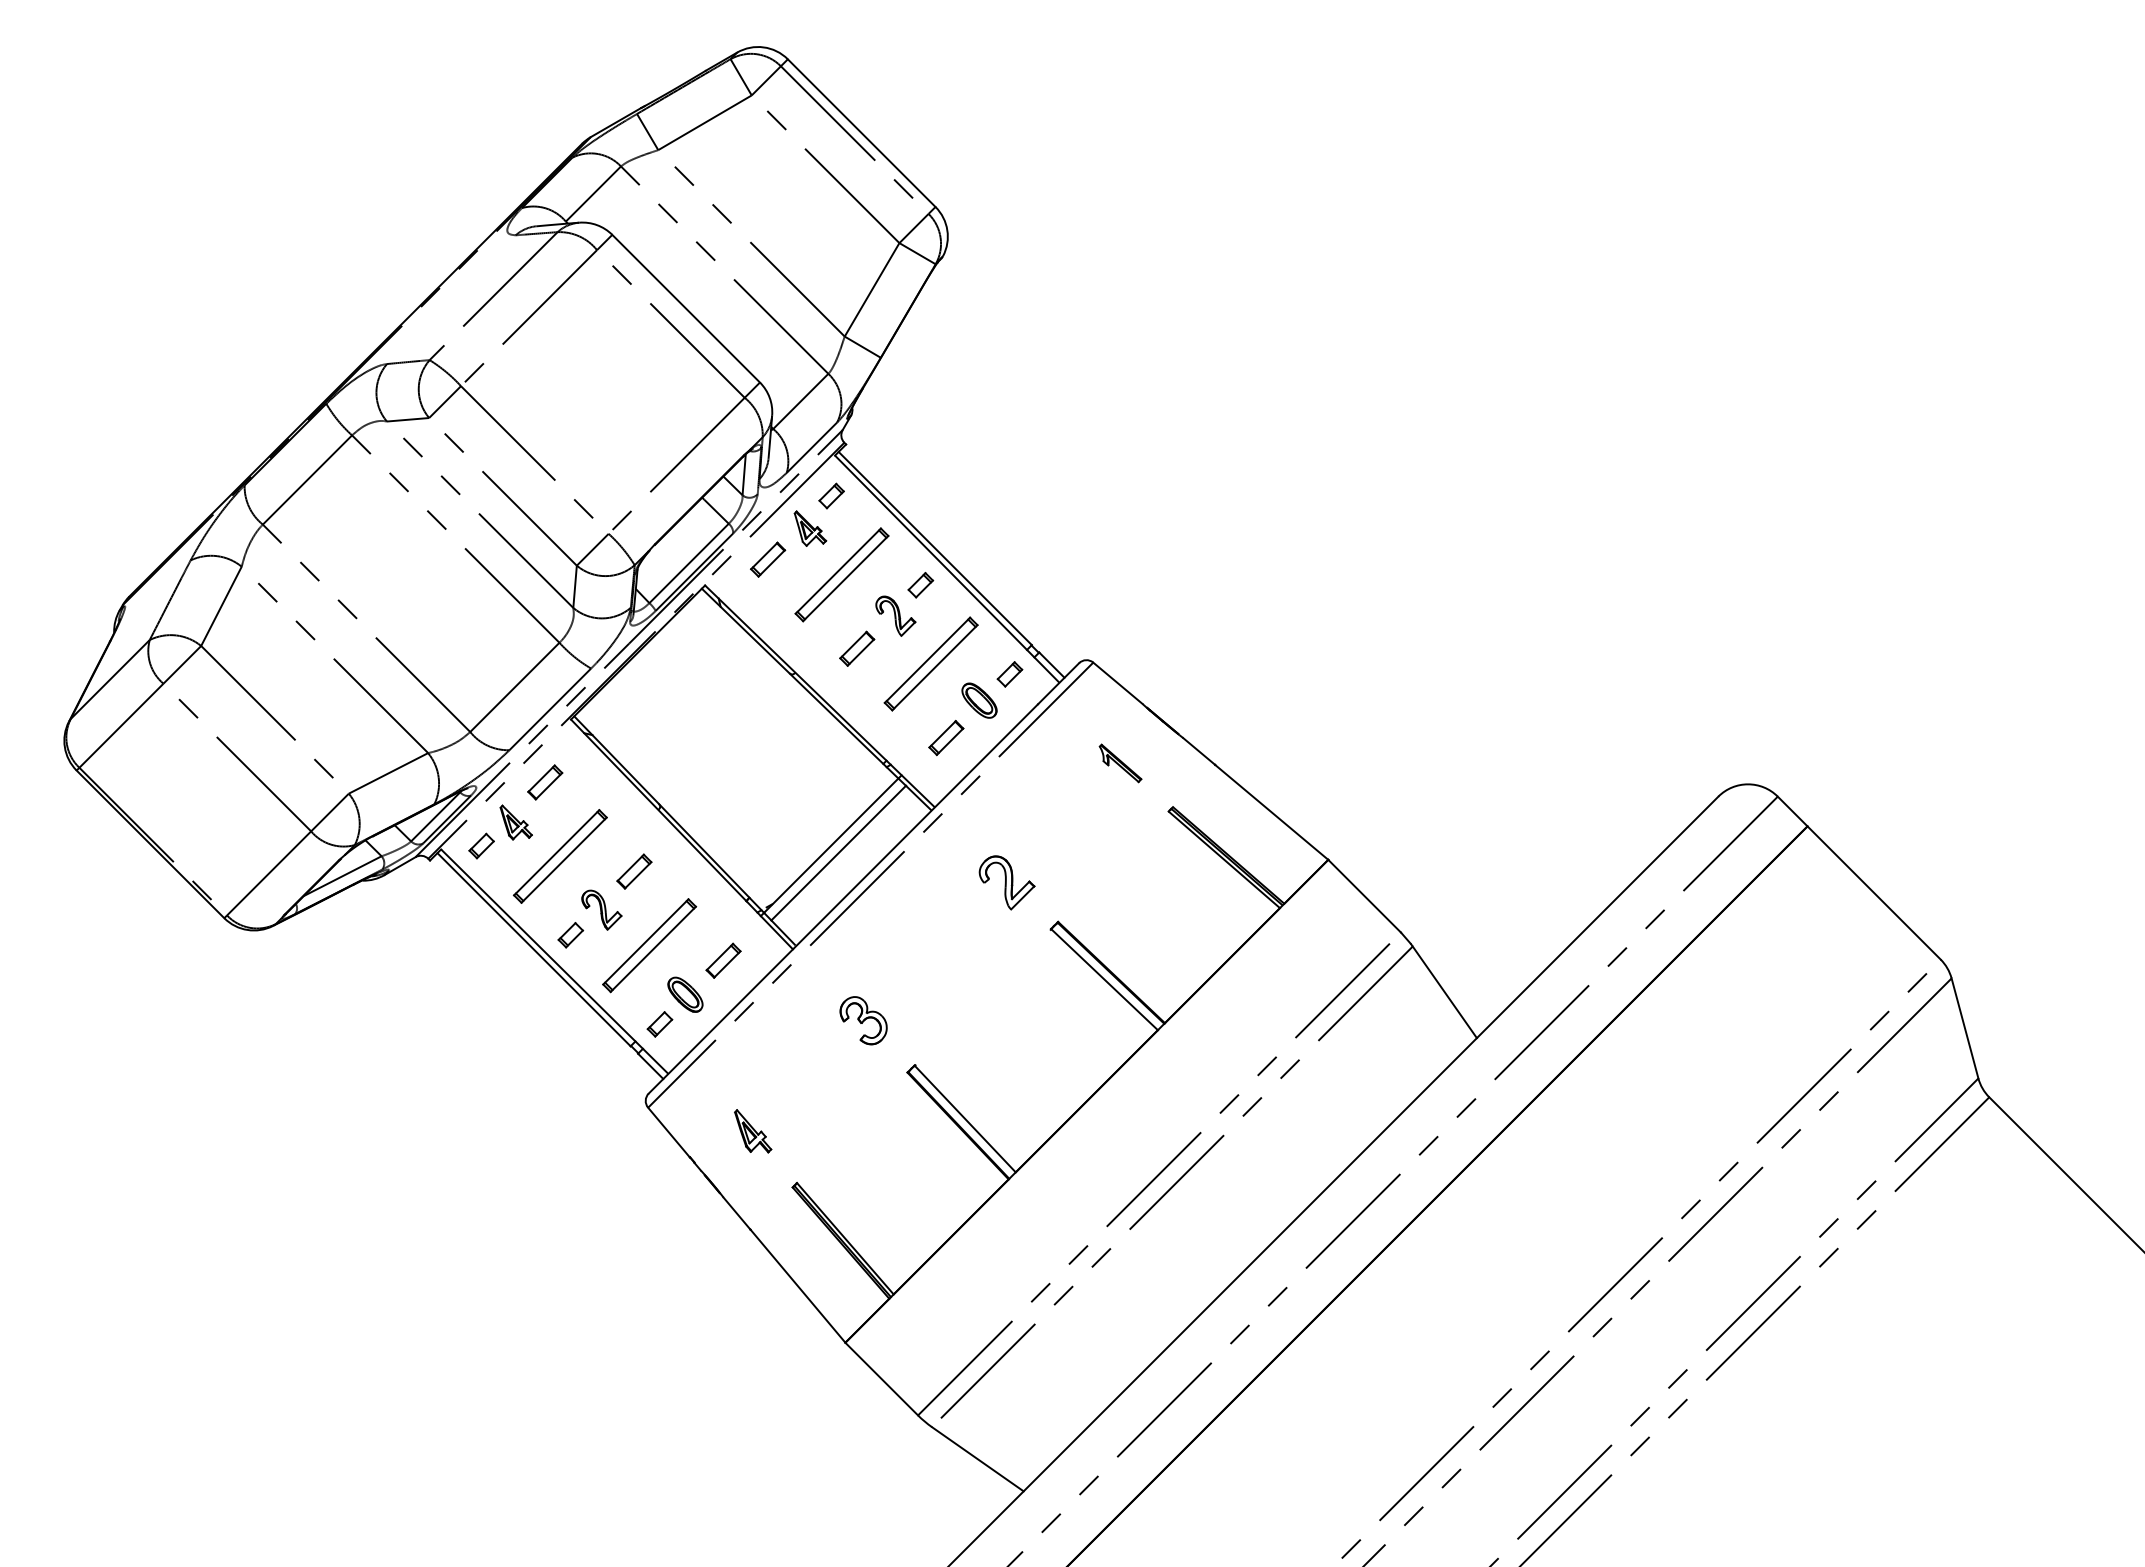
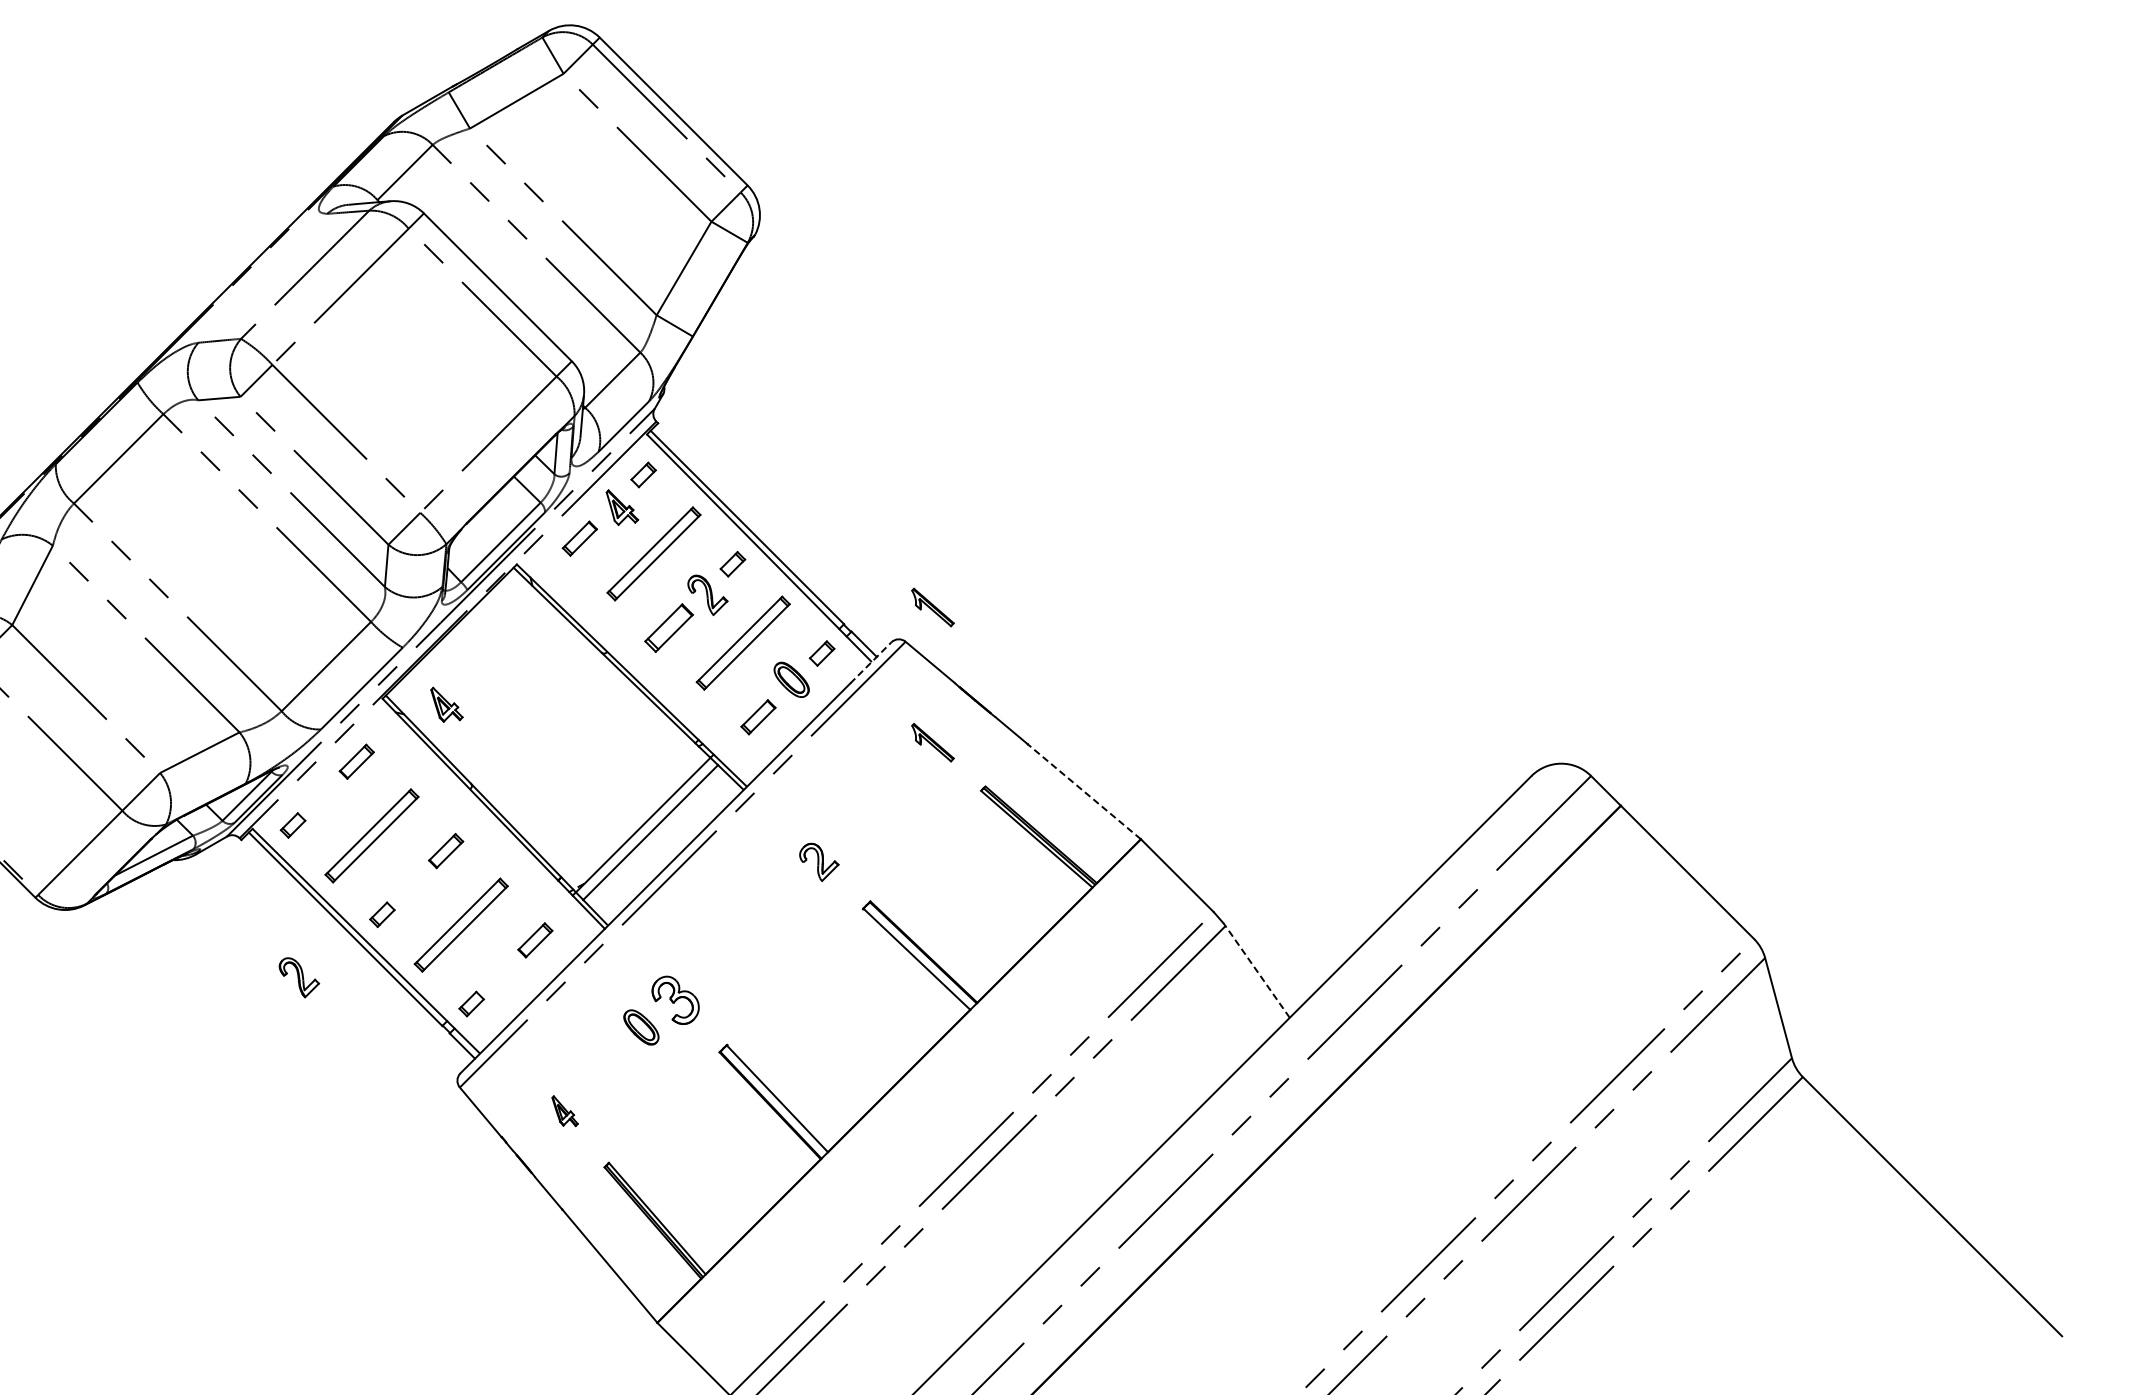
part: (1120, 628) -> (932, 607), added
part: (857, 648) -> (669, 627), size x1.4
line: (1058, 683) -> (870, 662), solid -> dashed
line: (1271, 812) -> (1084, 791), solid -> dashed
part: (515, 822) -> (446, 704), moved
part: (1006, 882) -> (818, 861), size x0.7
part: (601, 909) -> (298, 977), moved
line: (1444, 992) -> (1257, 972), solid -> dashed
part: (685, 994) -> (641, 1027), moved
part: (753, 1131) -> (565, 1111), size x0.7

